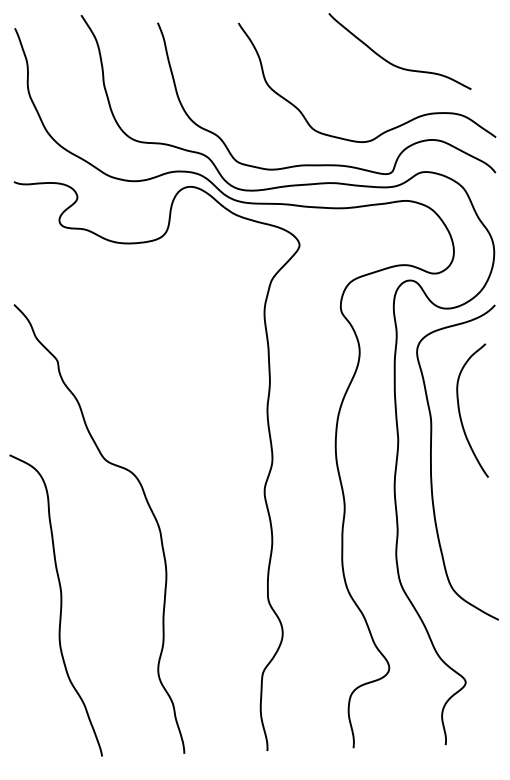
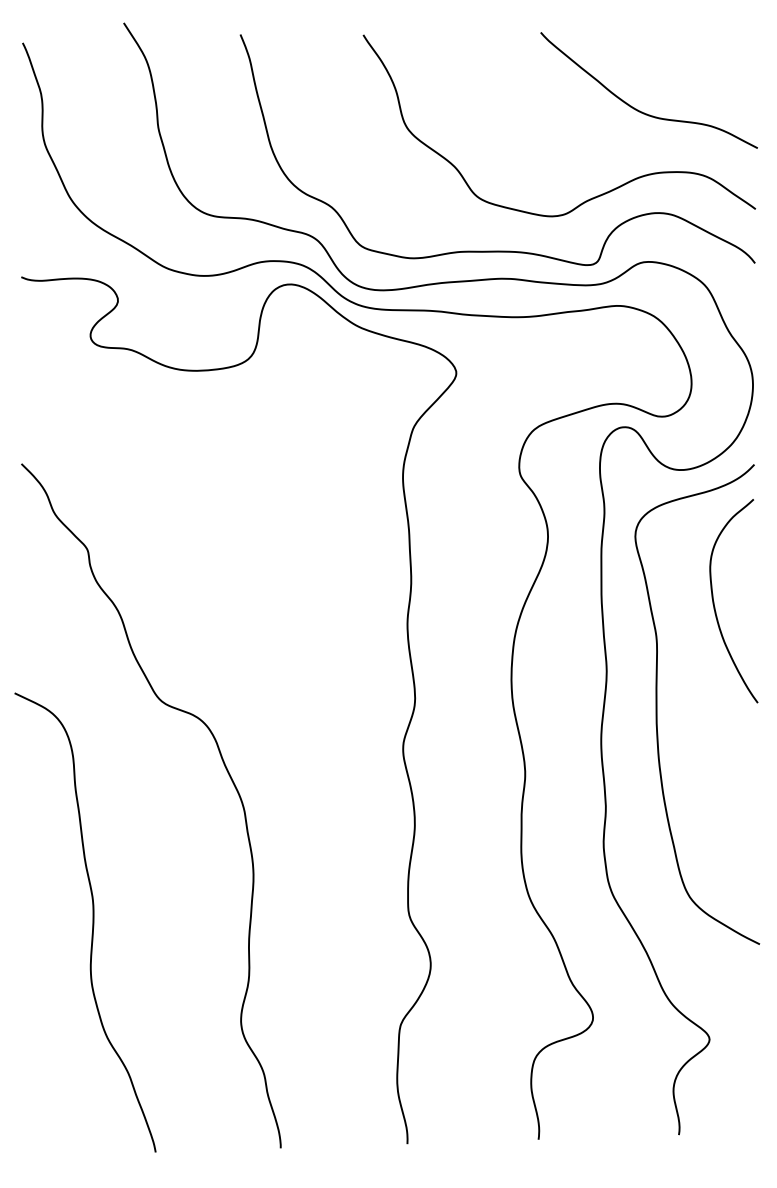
curve: (392, 63) -> (637, 108), moved
curve: (460, 411) -> (715, 602), moved

